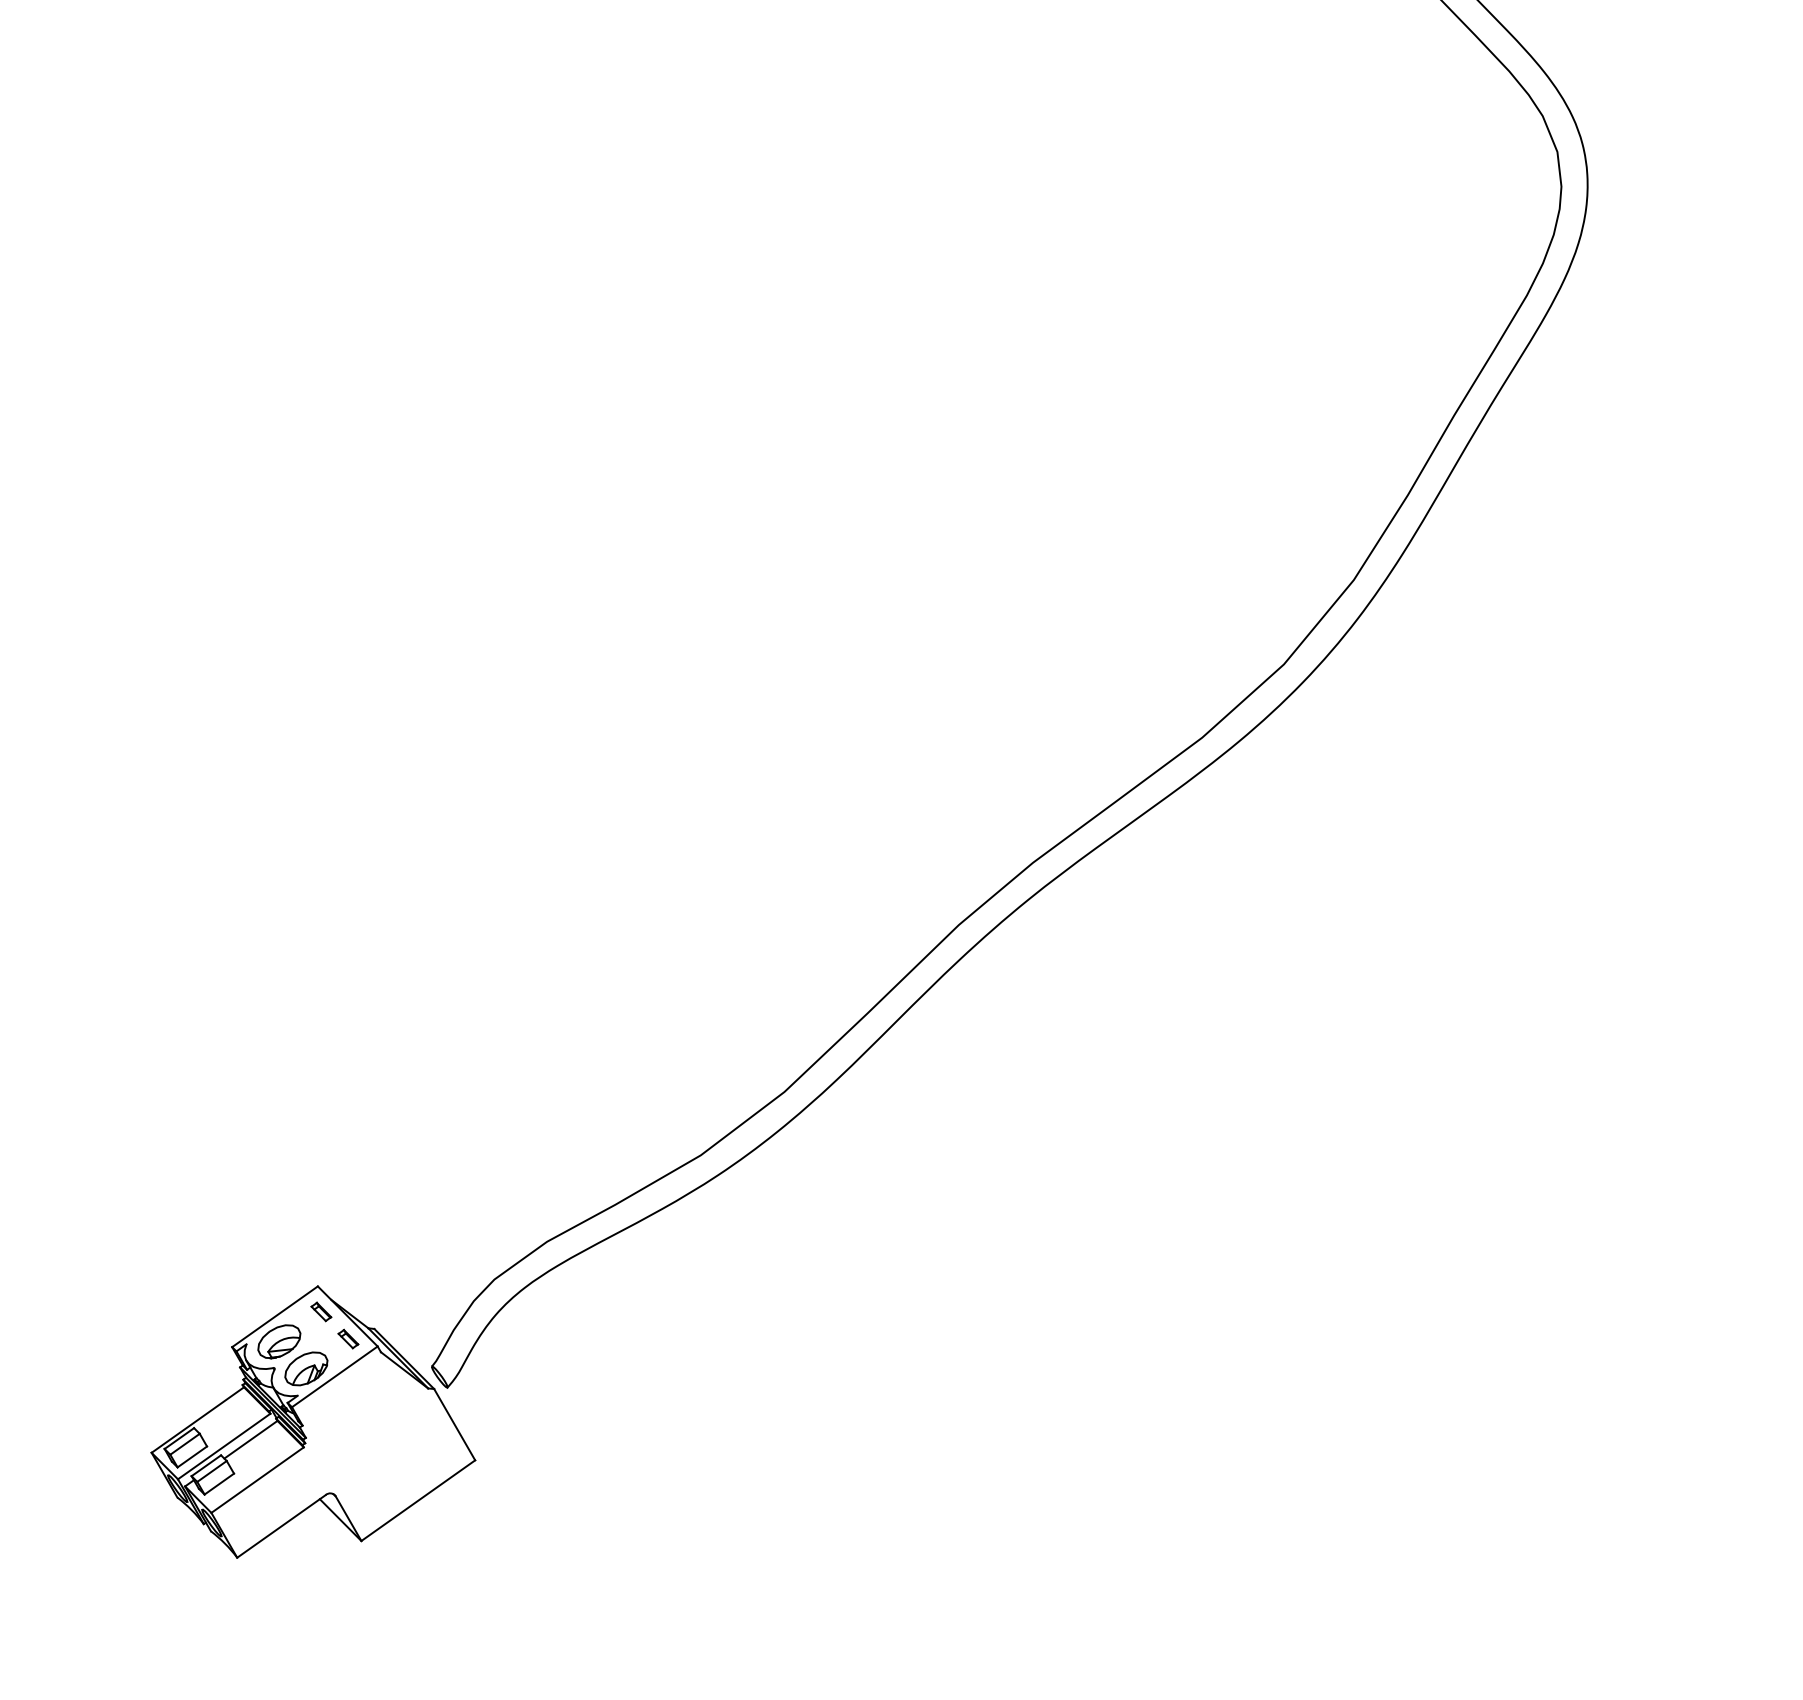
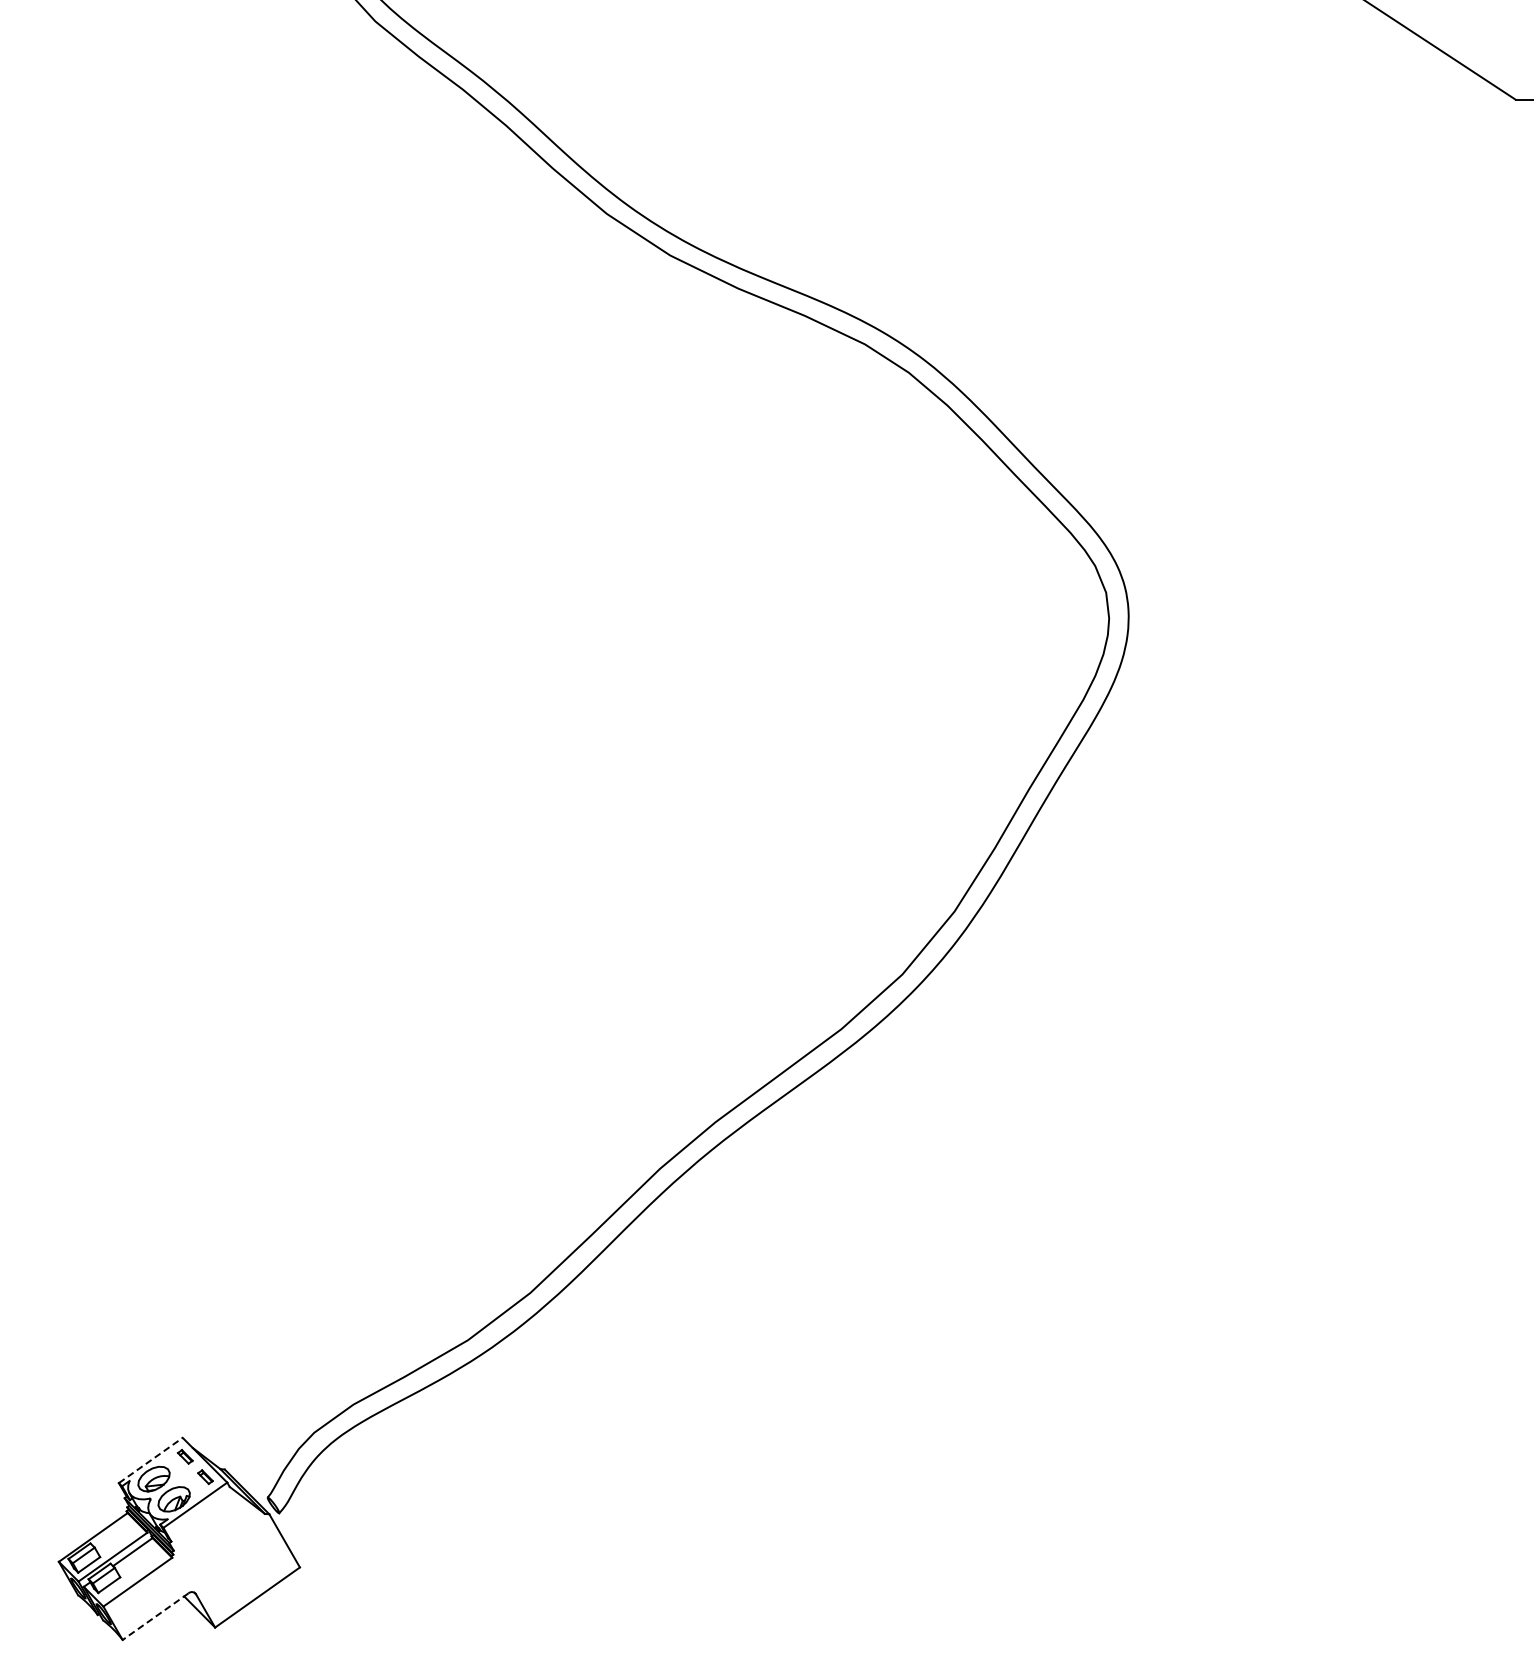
line: (275, 1316) -> (151, 1460), solid -> dashed
line: (281, 1526) -> (155, 1616), solid -> dashed

